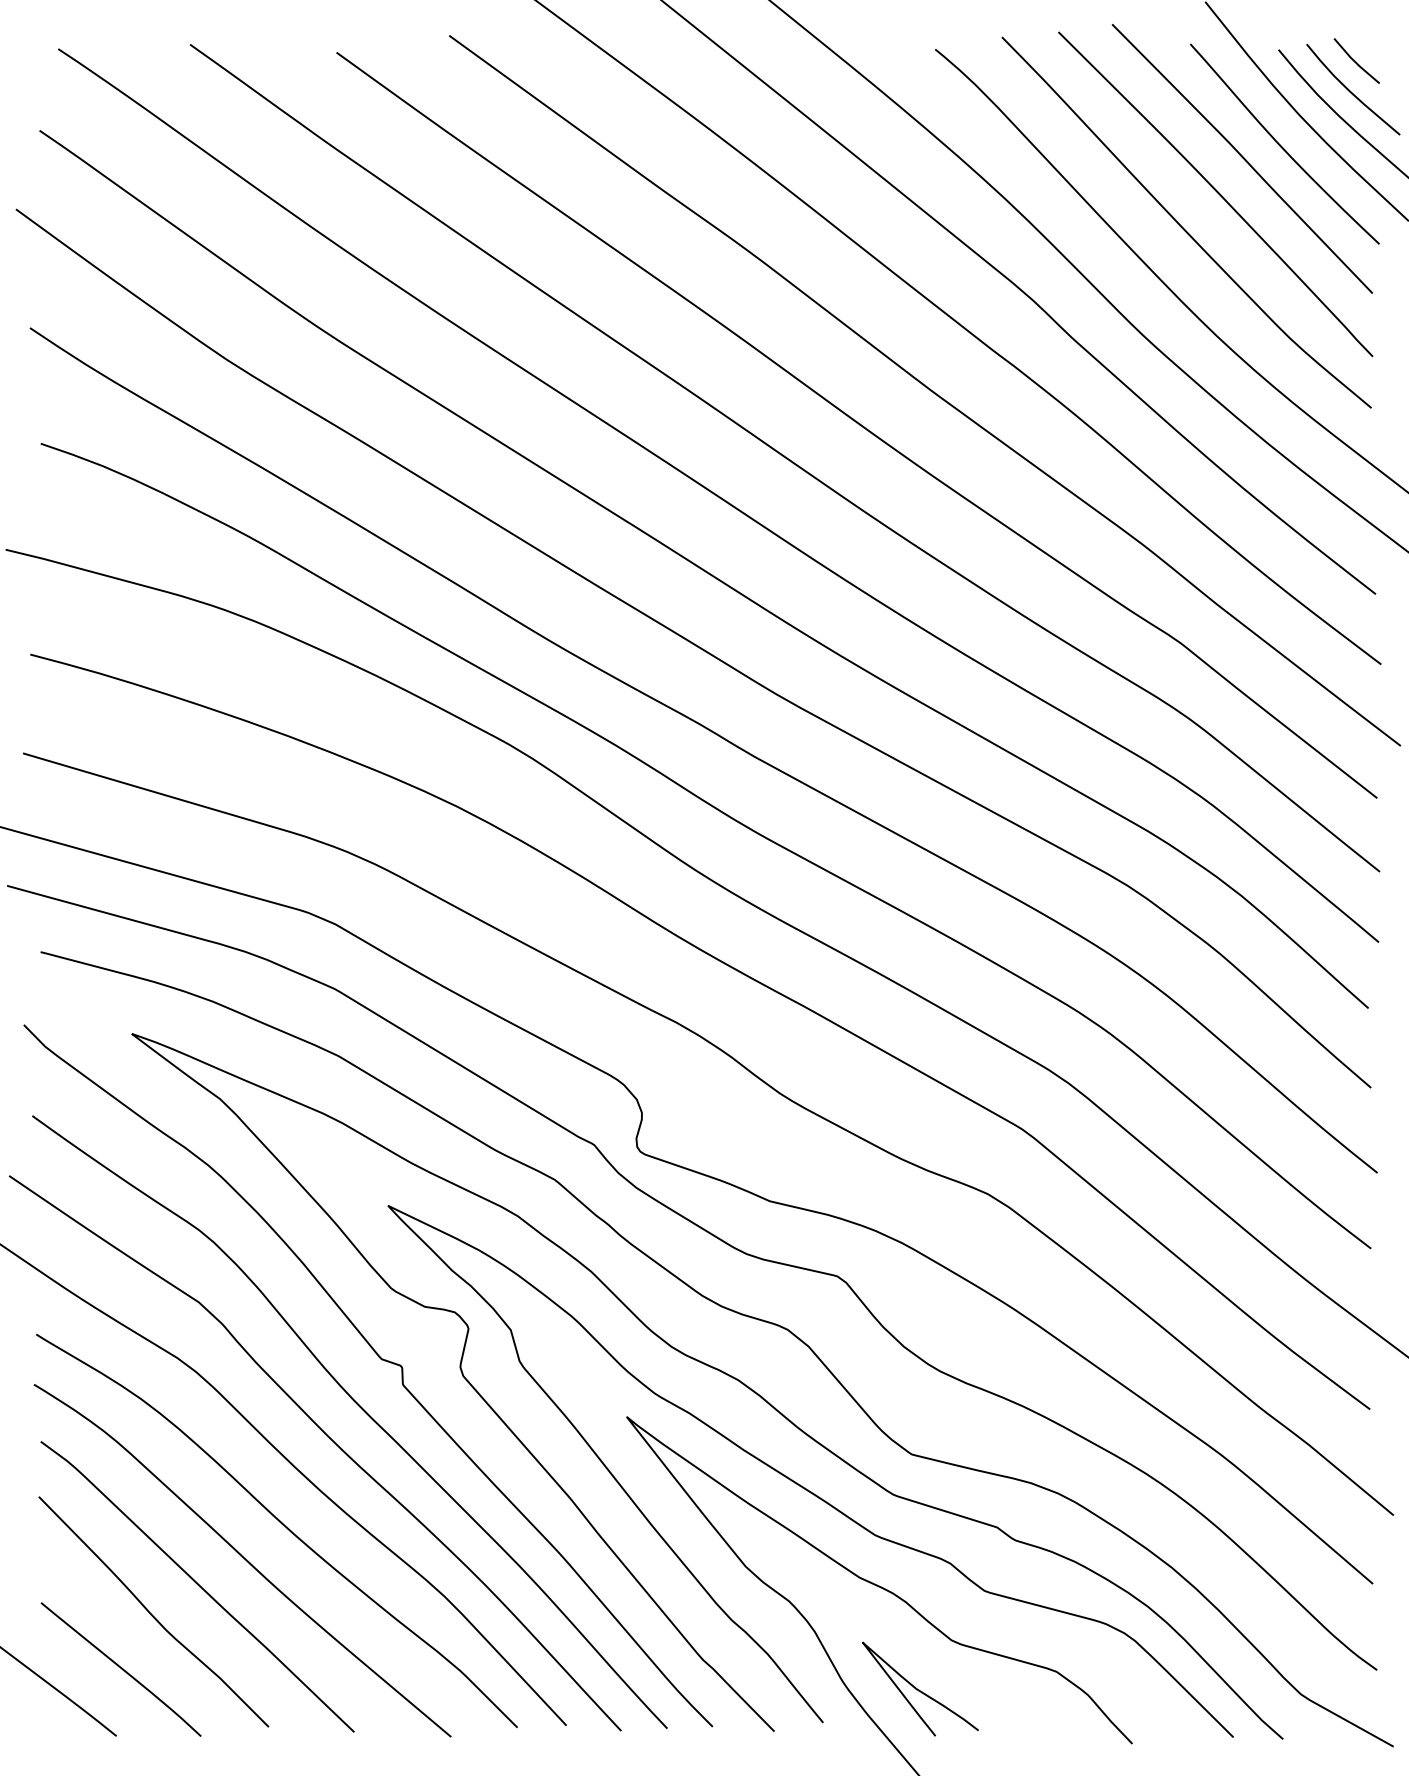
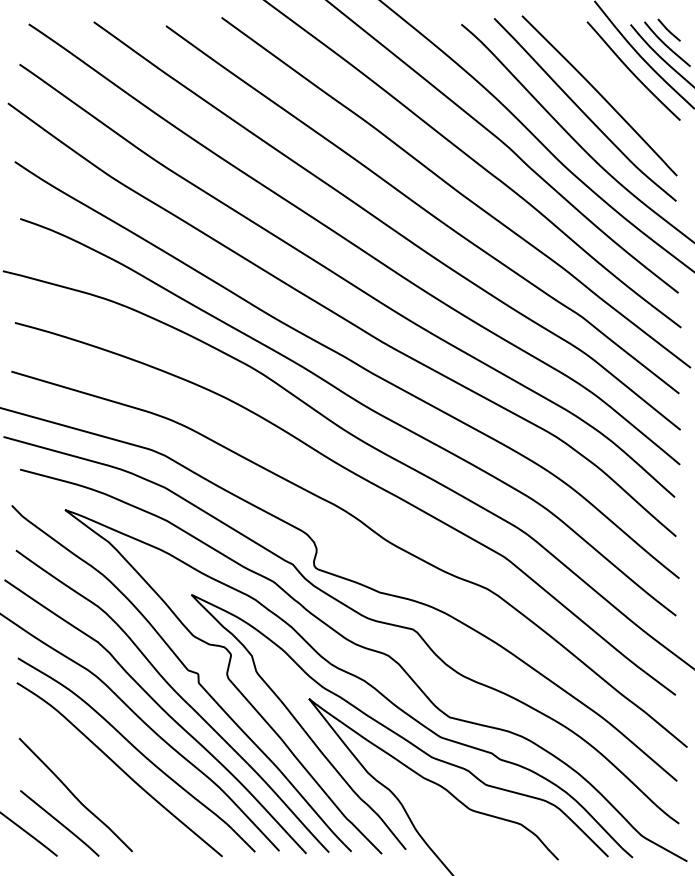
line: (1241, 159) -> (612, 78), removed
curve: (197, 1586) -> (97, 782), removed
curve: (919, 1687) -> (453, 832), removed

